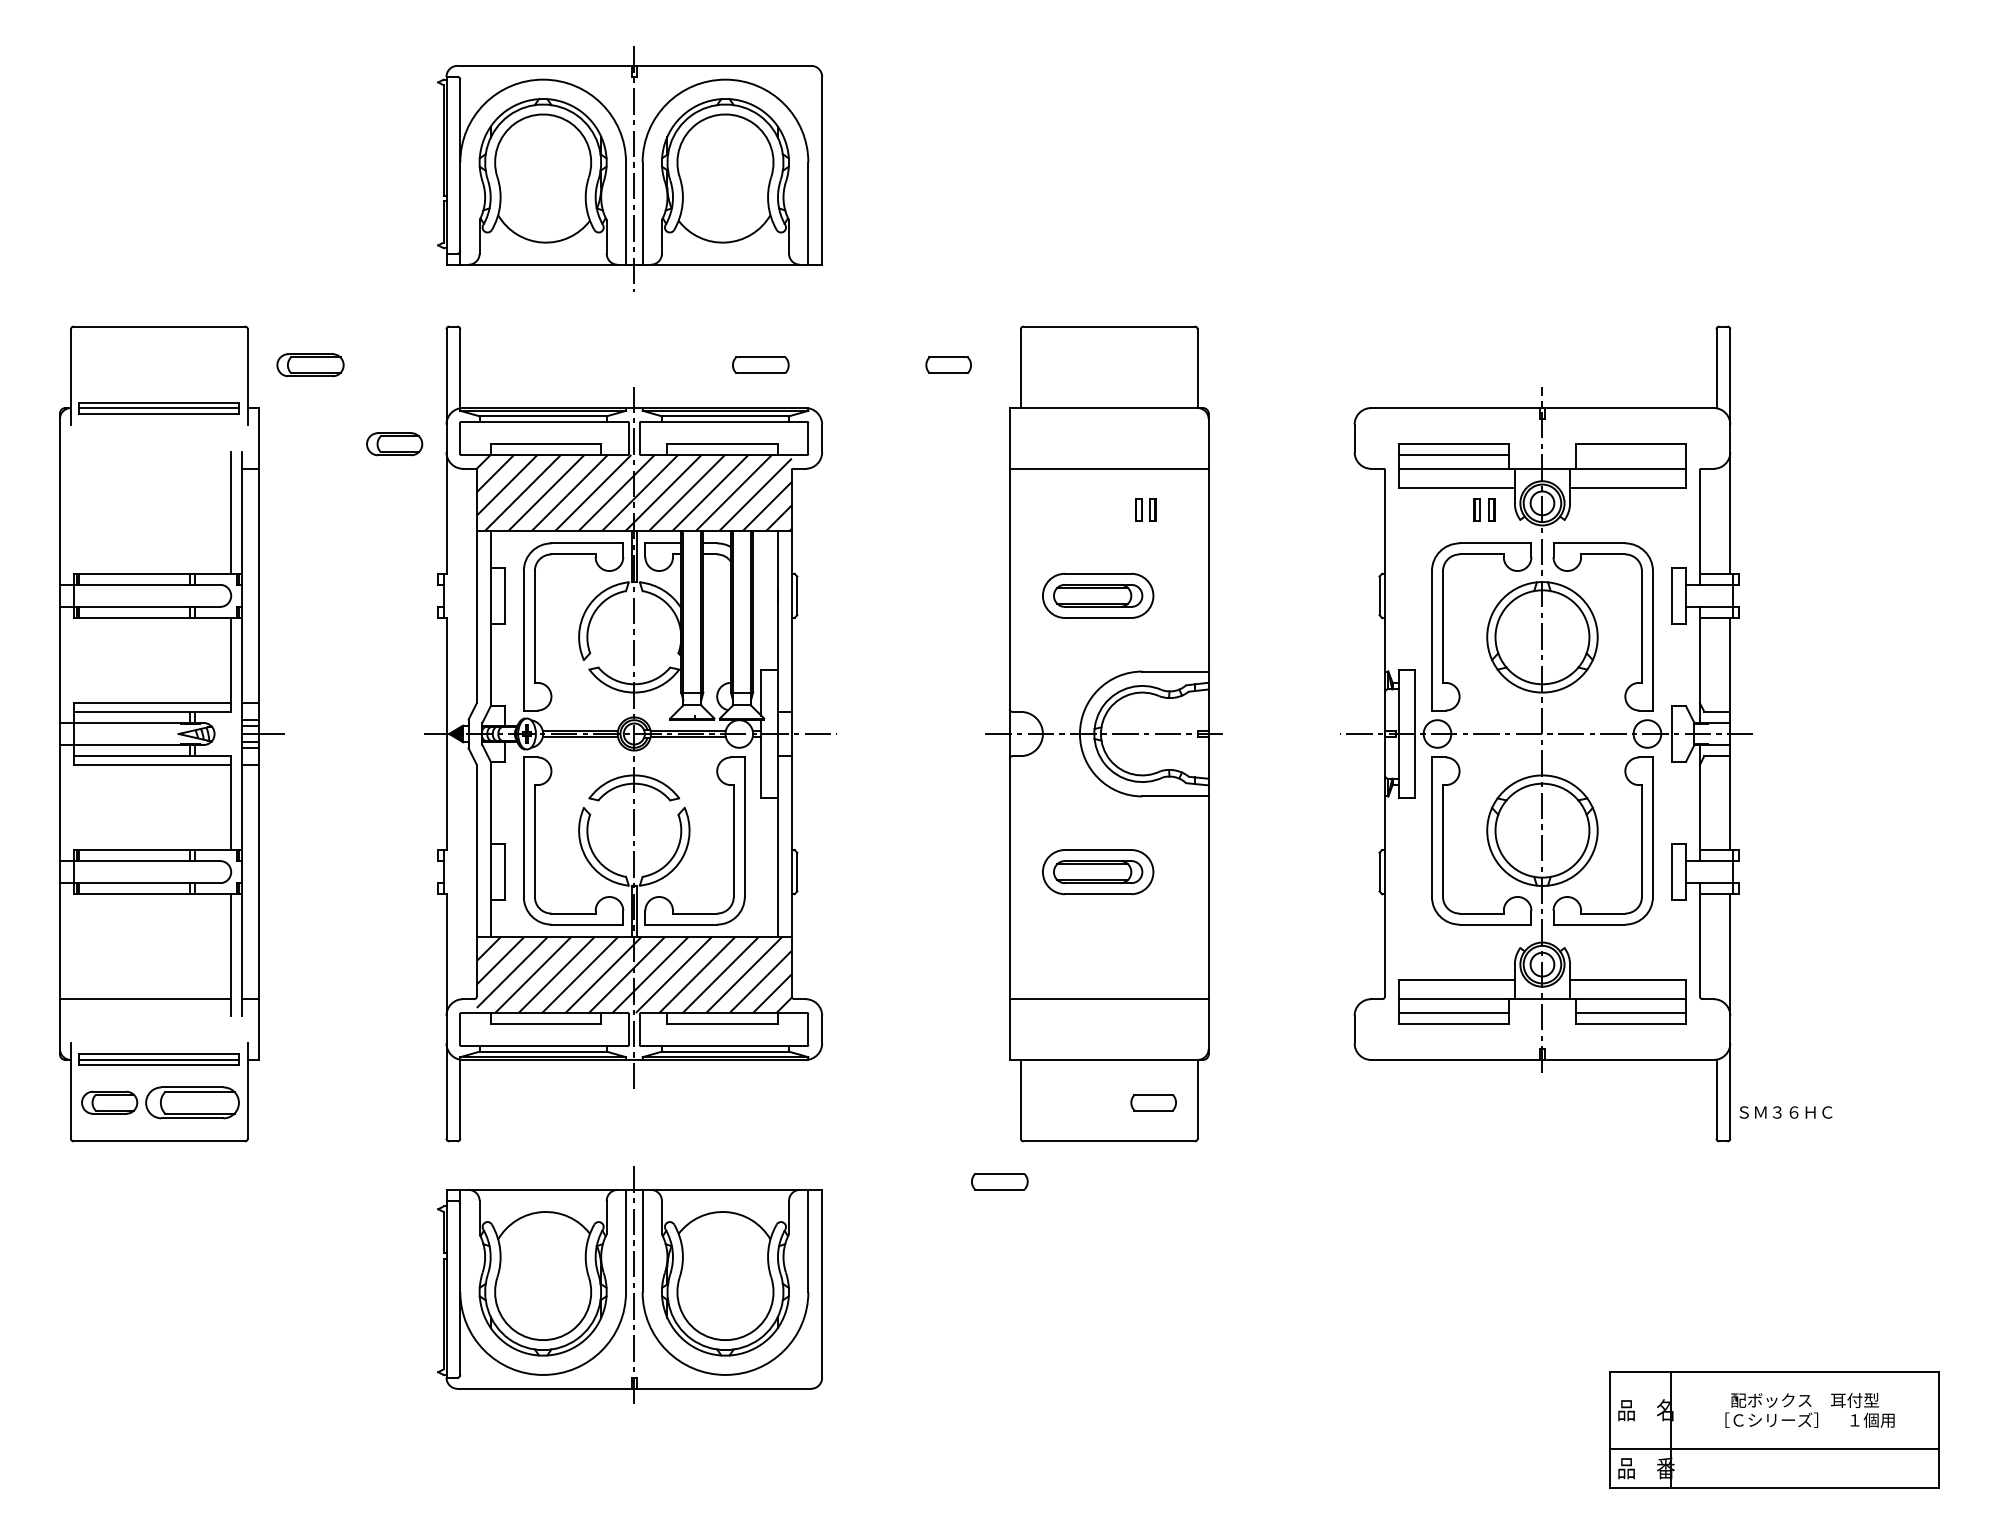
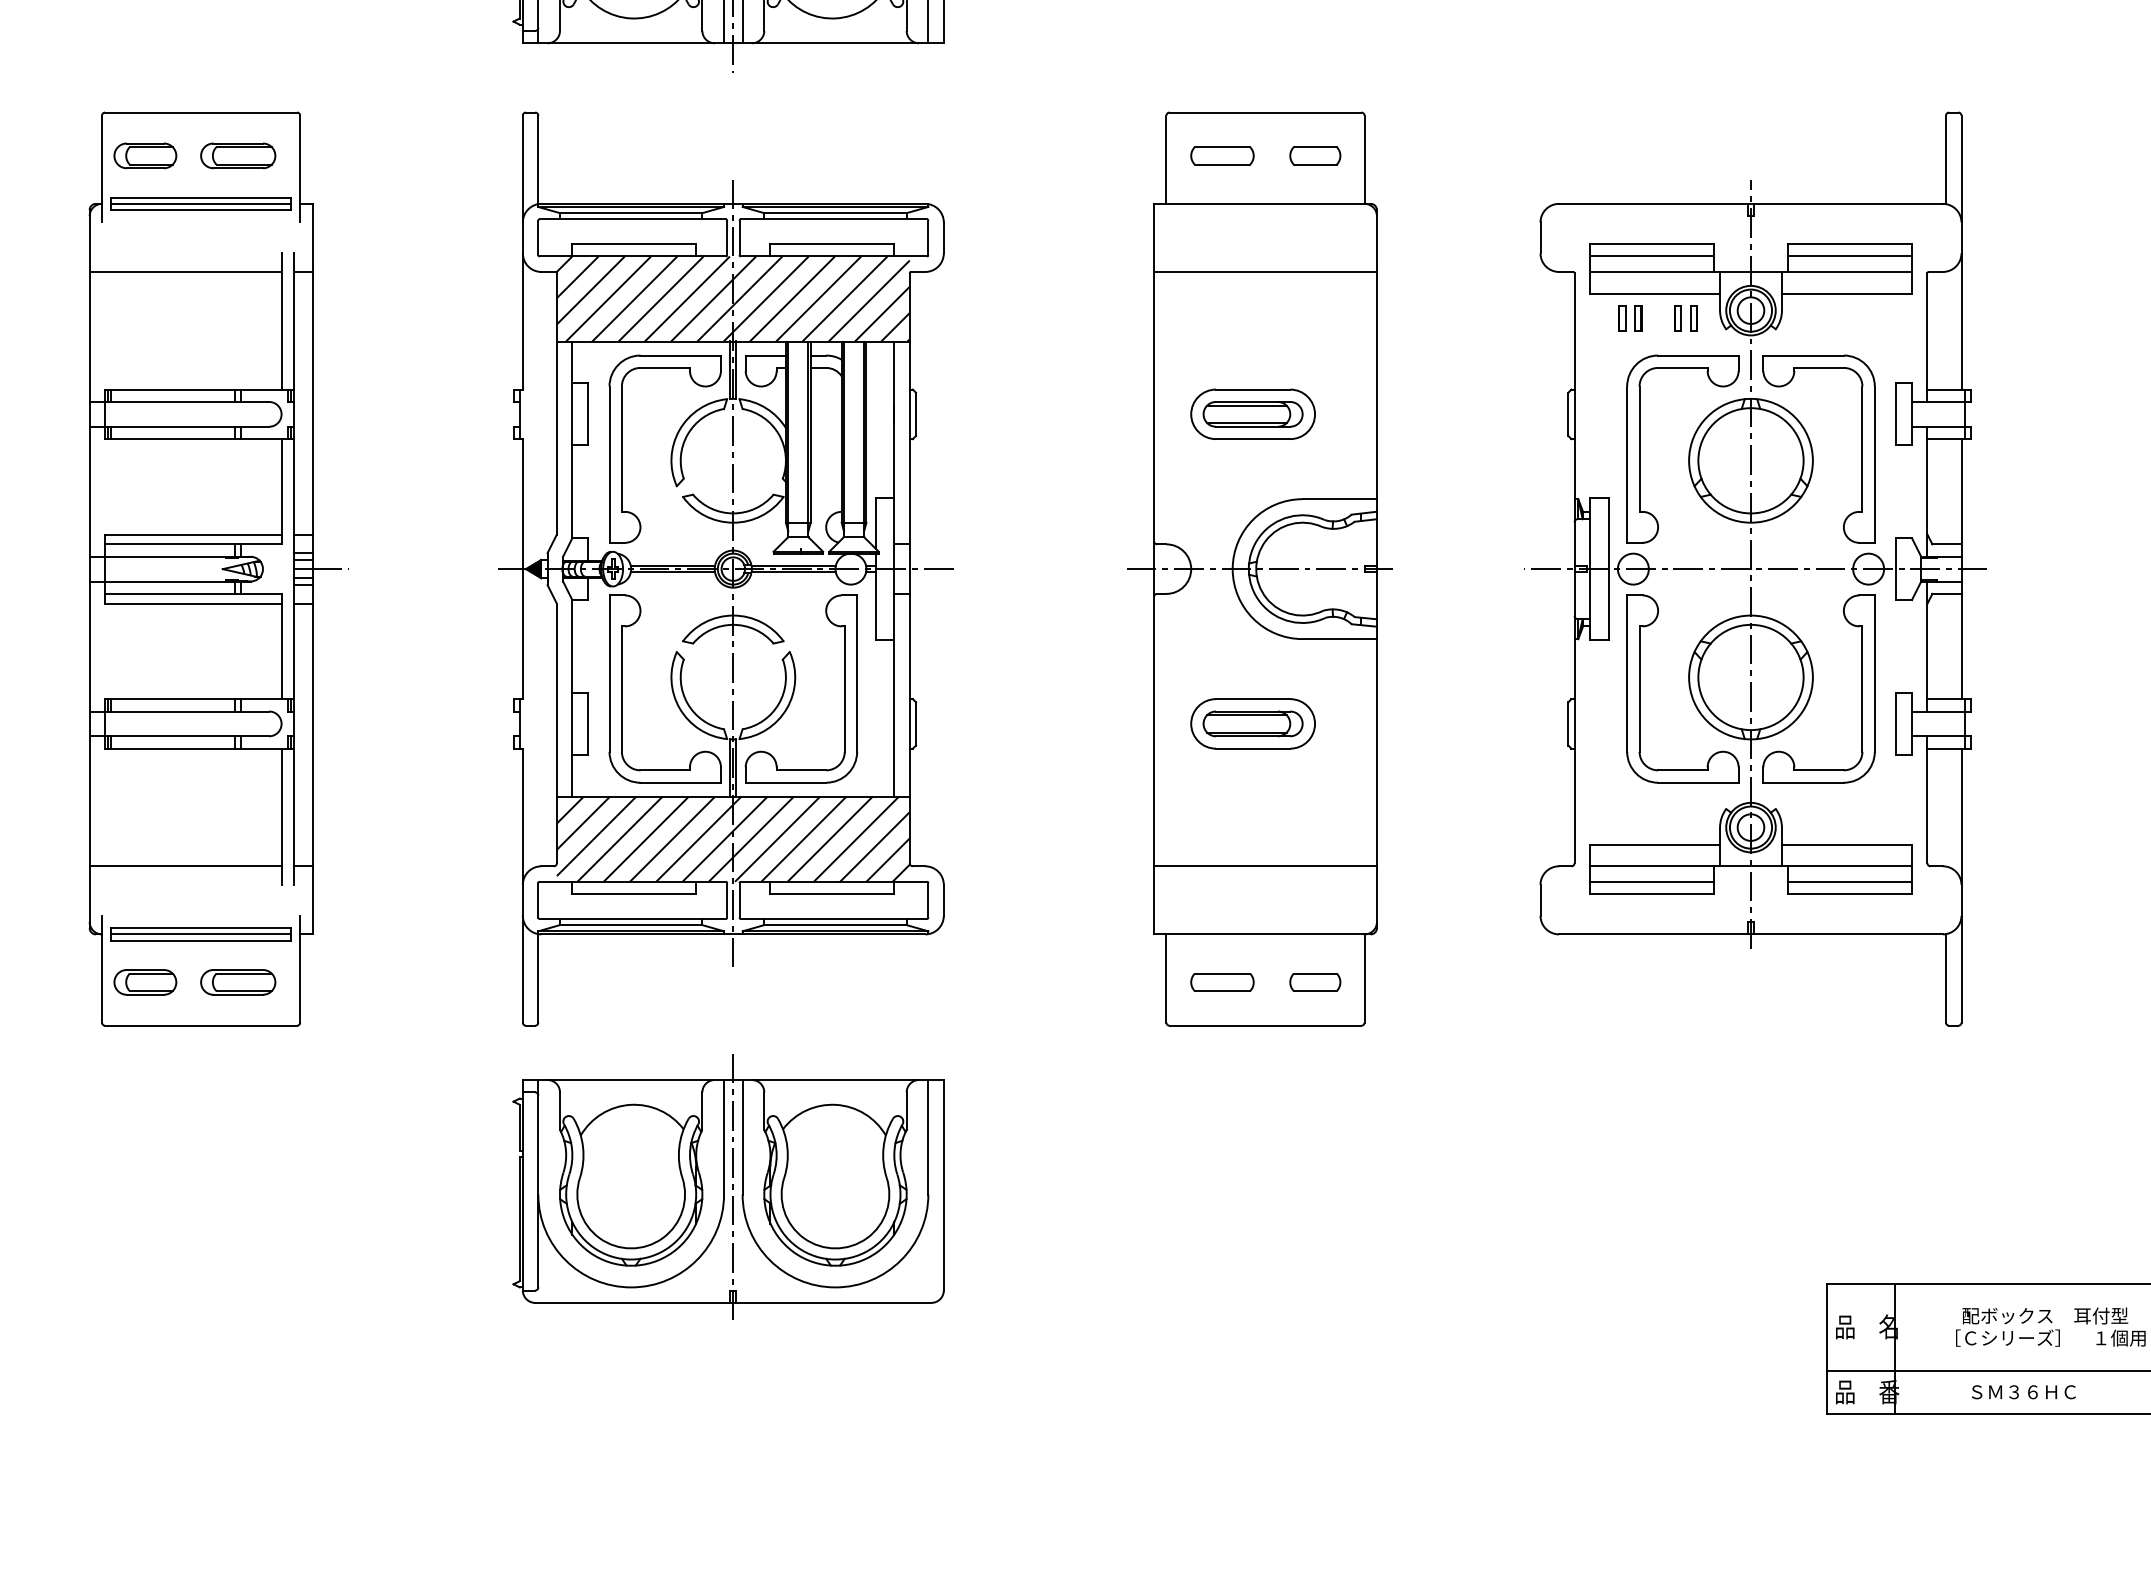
part: (760, 364) -> (1222, 155), moved
part: (948, 364) -> (1315, 155), moved
part: (310, 365) -> (238, 156), moved
part: (394, 444) -> (145, 156), moved
line: (1630, 455) -> (1849, 257), added
line: (145, 468) -> (185, 271), added
part: (1145, 509) -> (1630, 317), moved
part: (192, 1102) -> (238, 982), size x0.71
text: (1785, 1112) -> (2023, 1392), moved
part: (999, 1181) -> (1222, 982), moved

